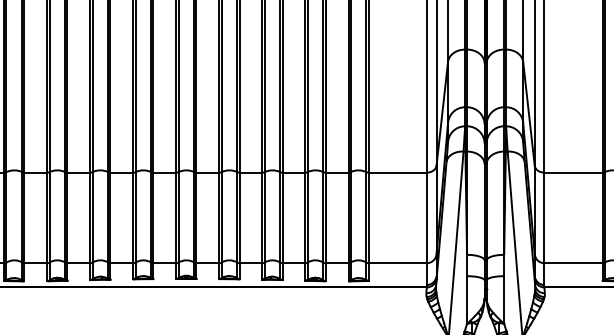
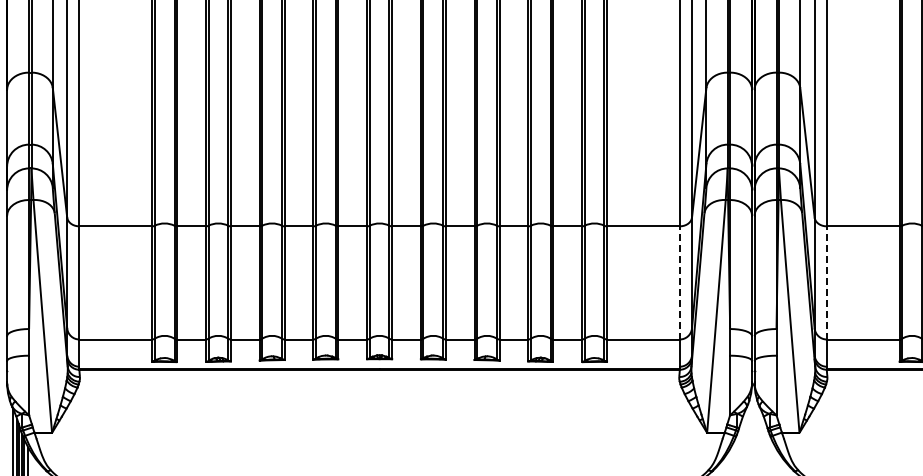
line: (426, 217) -> (679, 282), solid -> dashed
line: (544, 217) -> (826, 282), solid -> dashed

